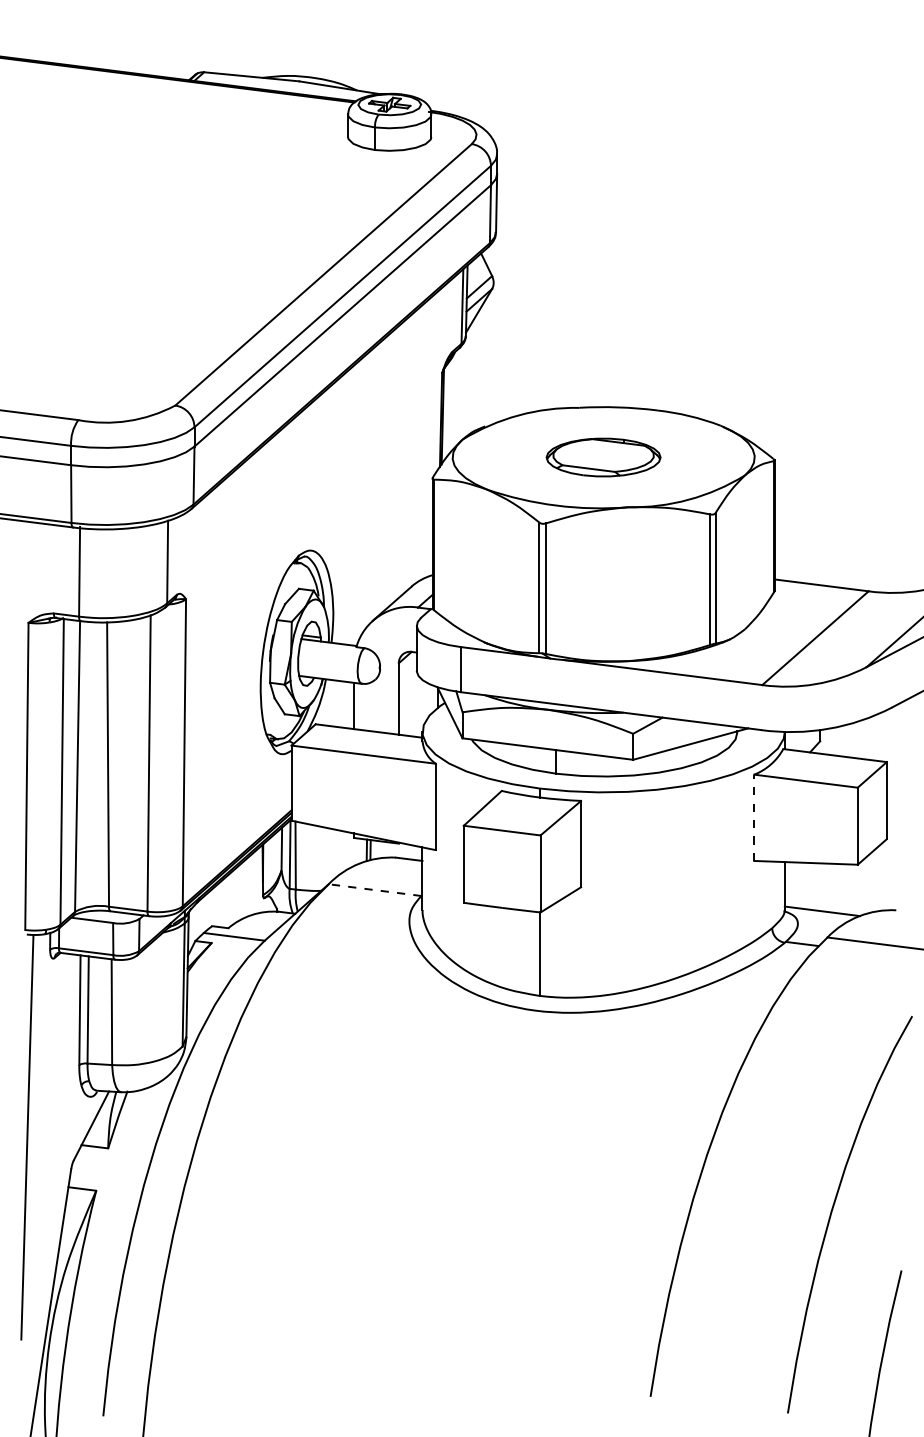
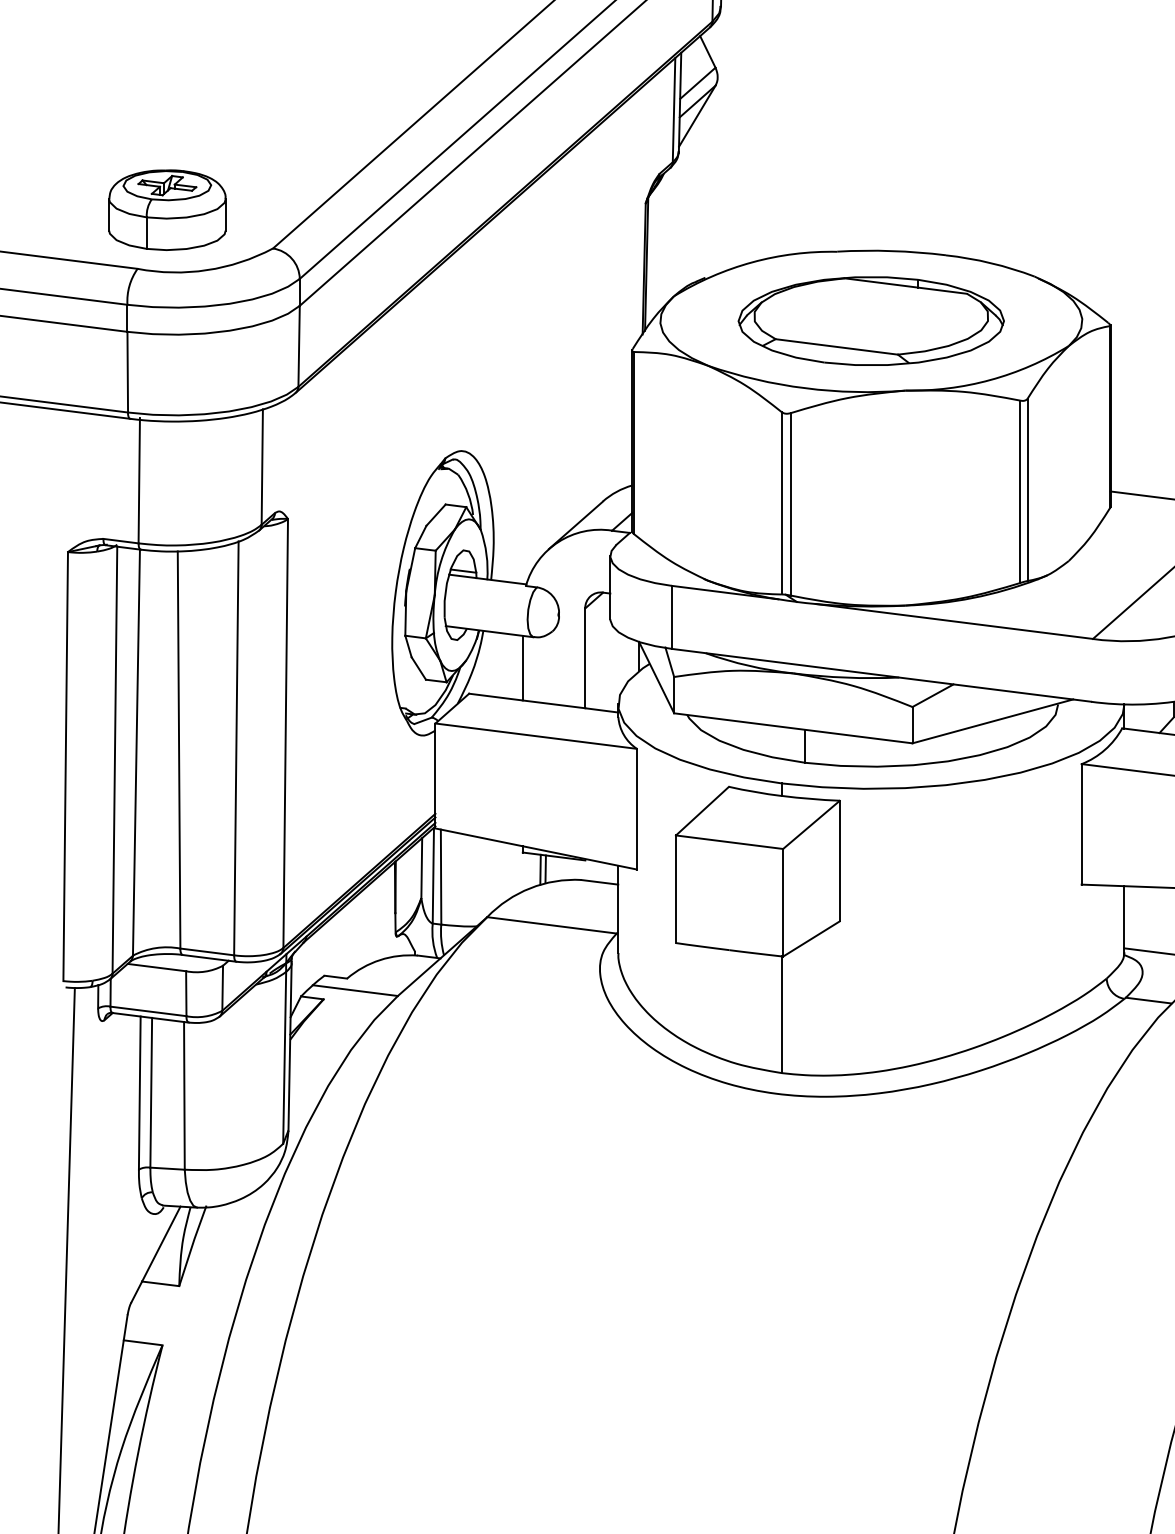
part: (99, 377) -> (167, 209), added
part: (603, 457) -> (871, 321), size x1.67
line: (754, 817) -> (1081, 823), dashed -> solid
line: (375, 890) -> (552, 925), dashed -> solid

